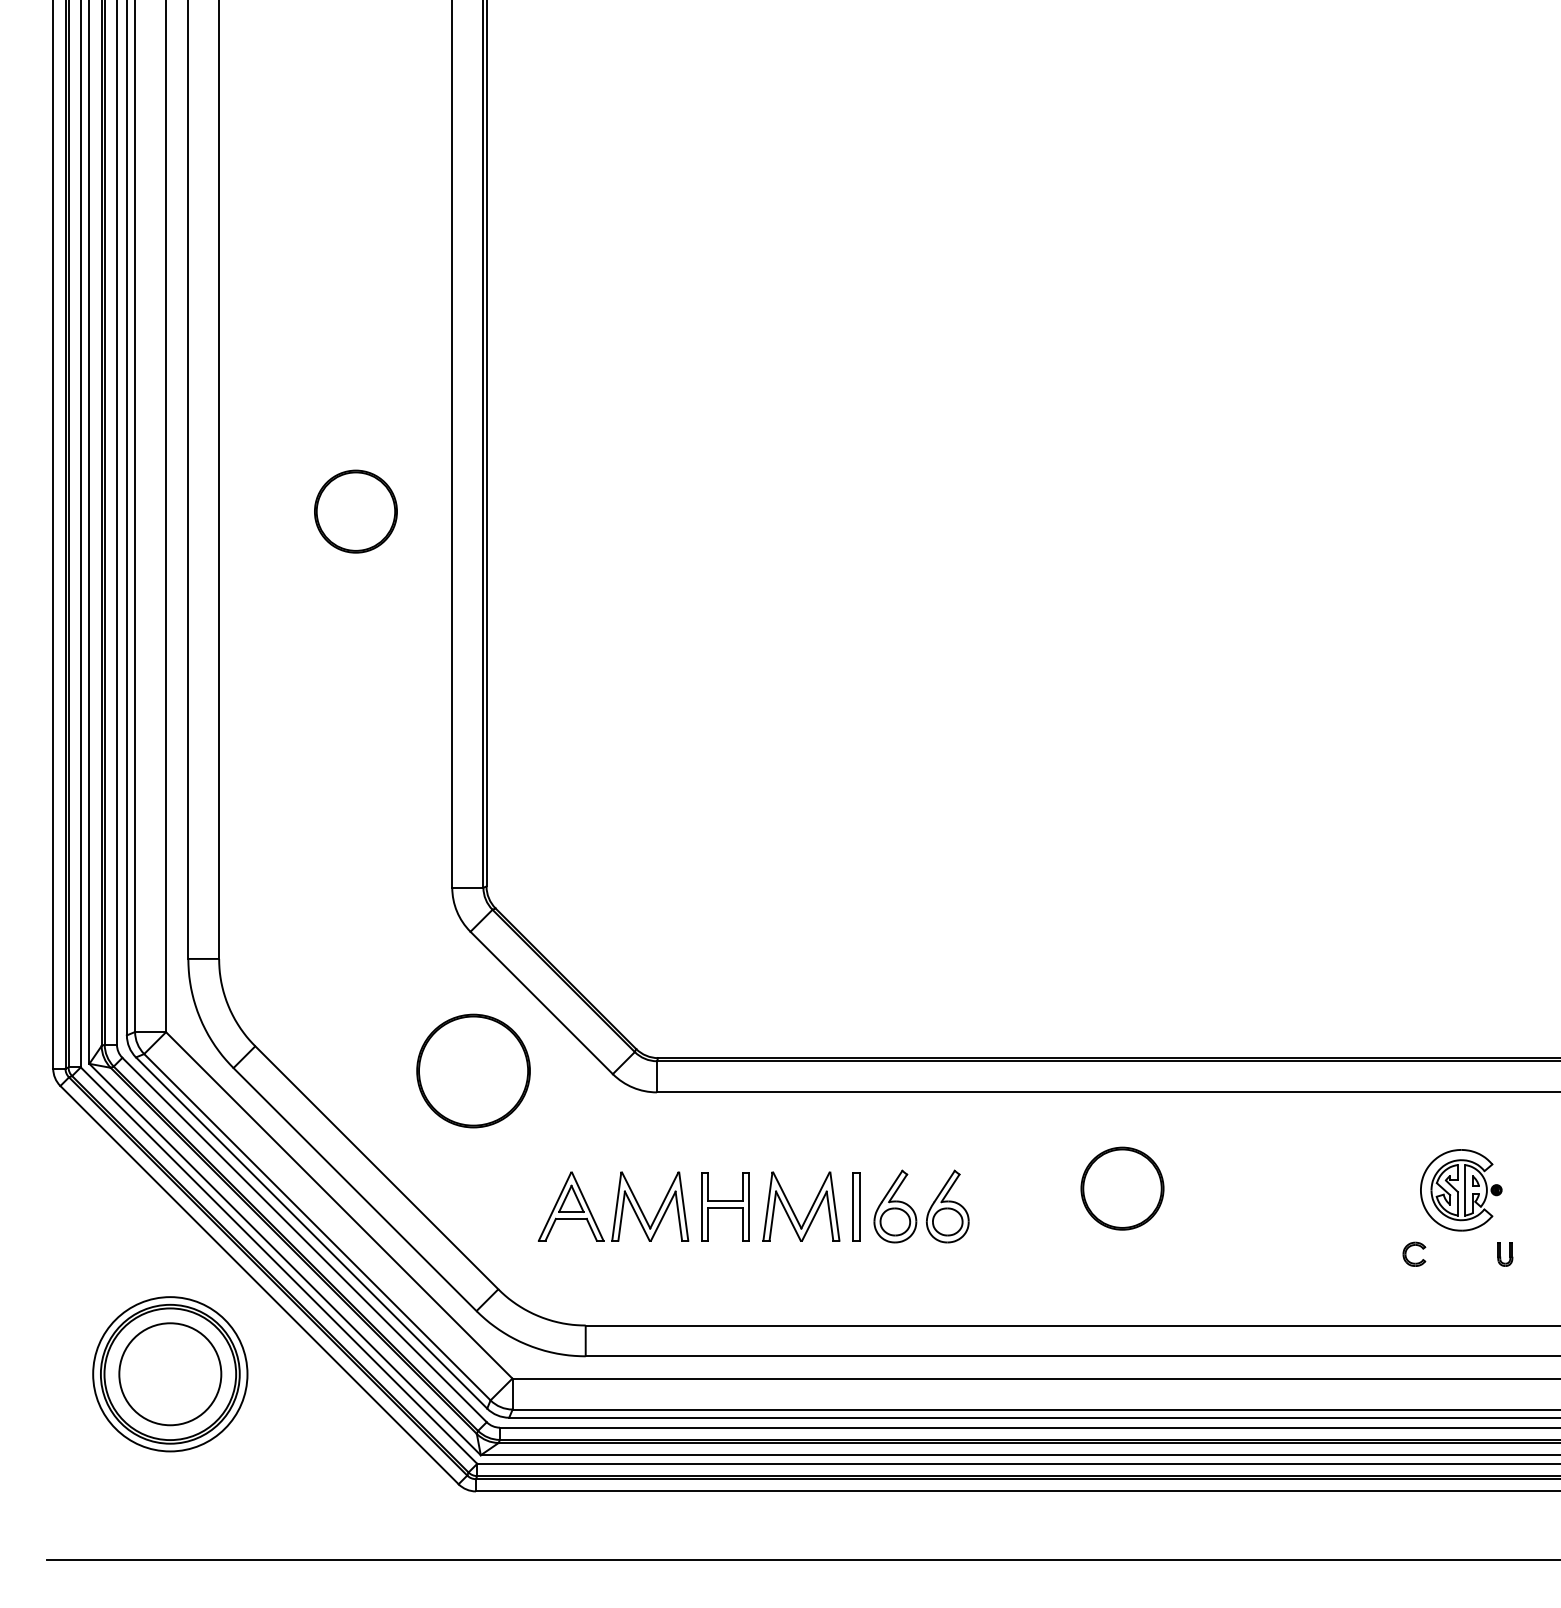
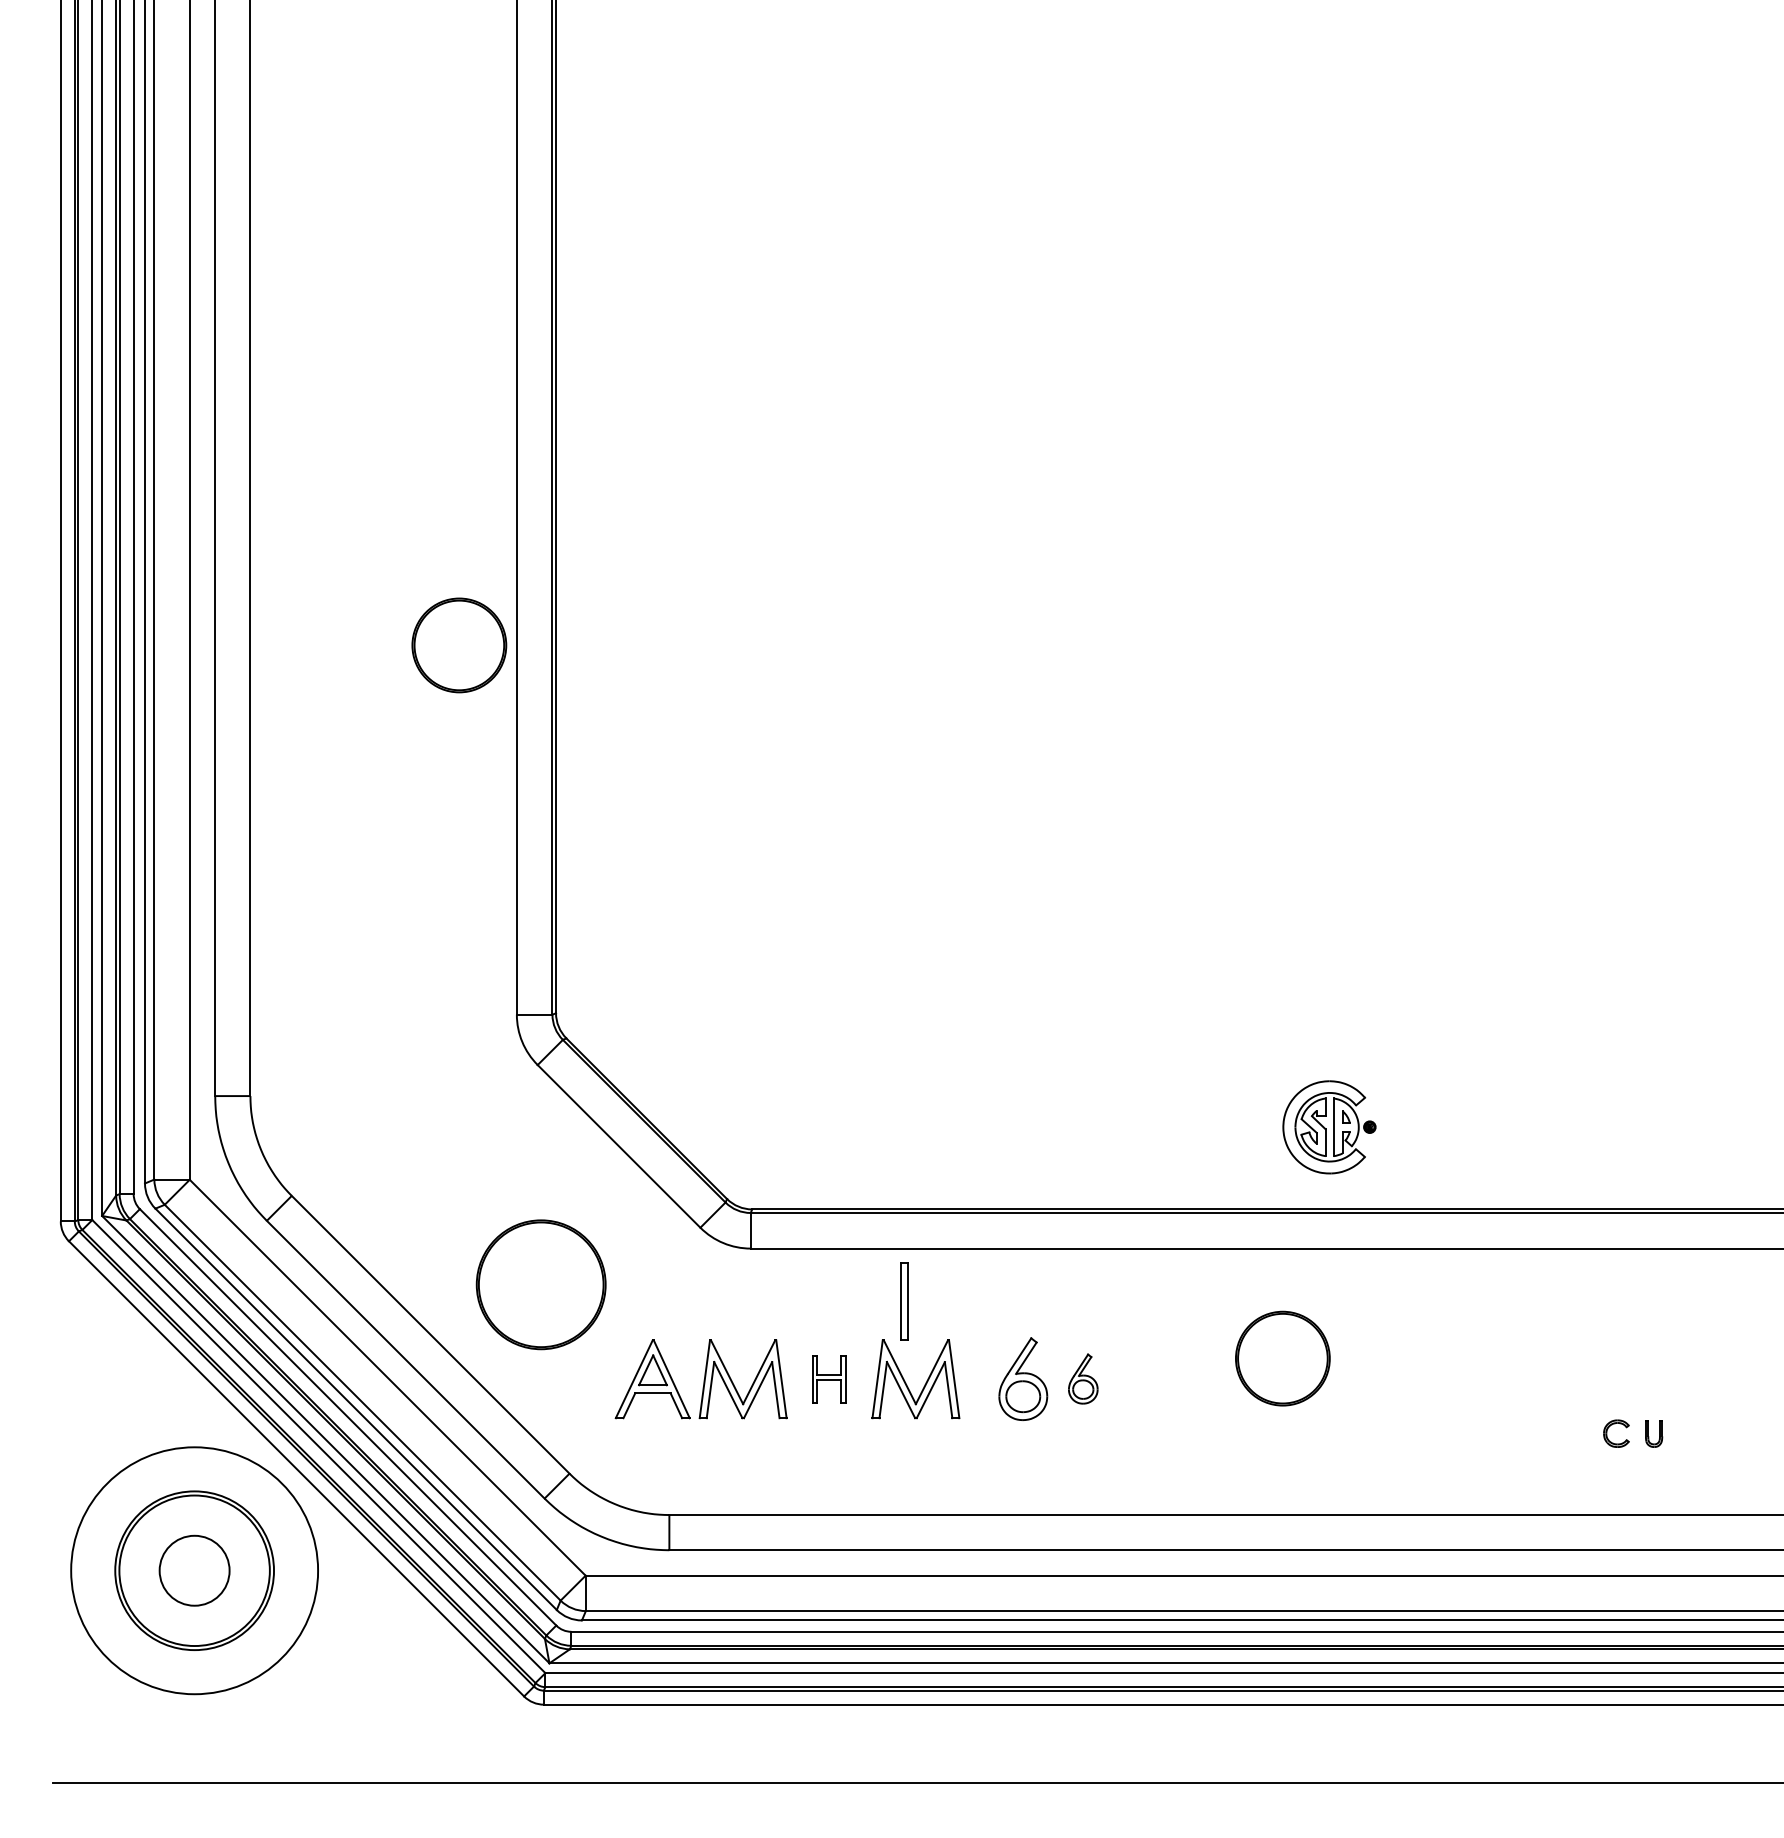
part: (355, 511) -> (458, 645), moved
part: (473, 1070) -> (541, 1284), moved
part: (1461, 1190) -> (1329, 1127), moved
part: (725, 1206) -> (829, 1379), size x0.6
part: (856, 1206) -> (904, 1301), moved
part: (947, 1206) -> (1082, 1379), size x0.6
part: (1505, 1254) -> (1654, 1433), moved
circle: (170, 1374) -> (194, 1571), size x0.6
circle: (170, 1374) -> (194, 1571), size x1.4

